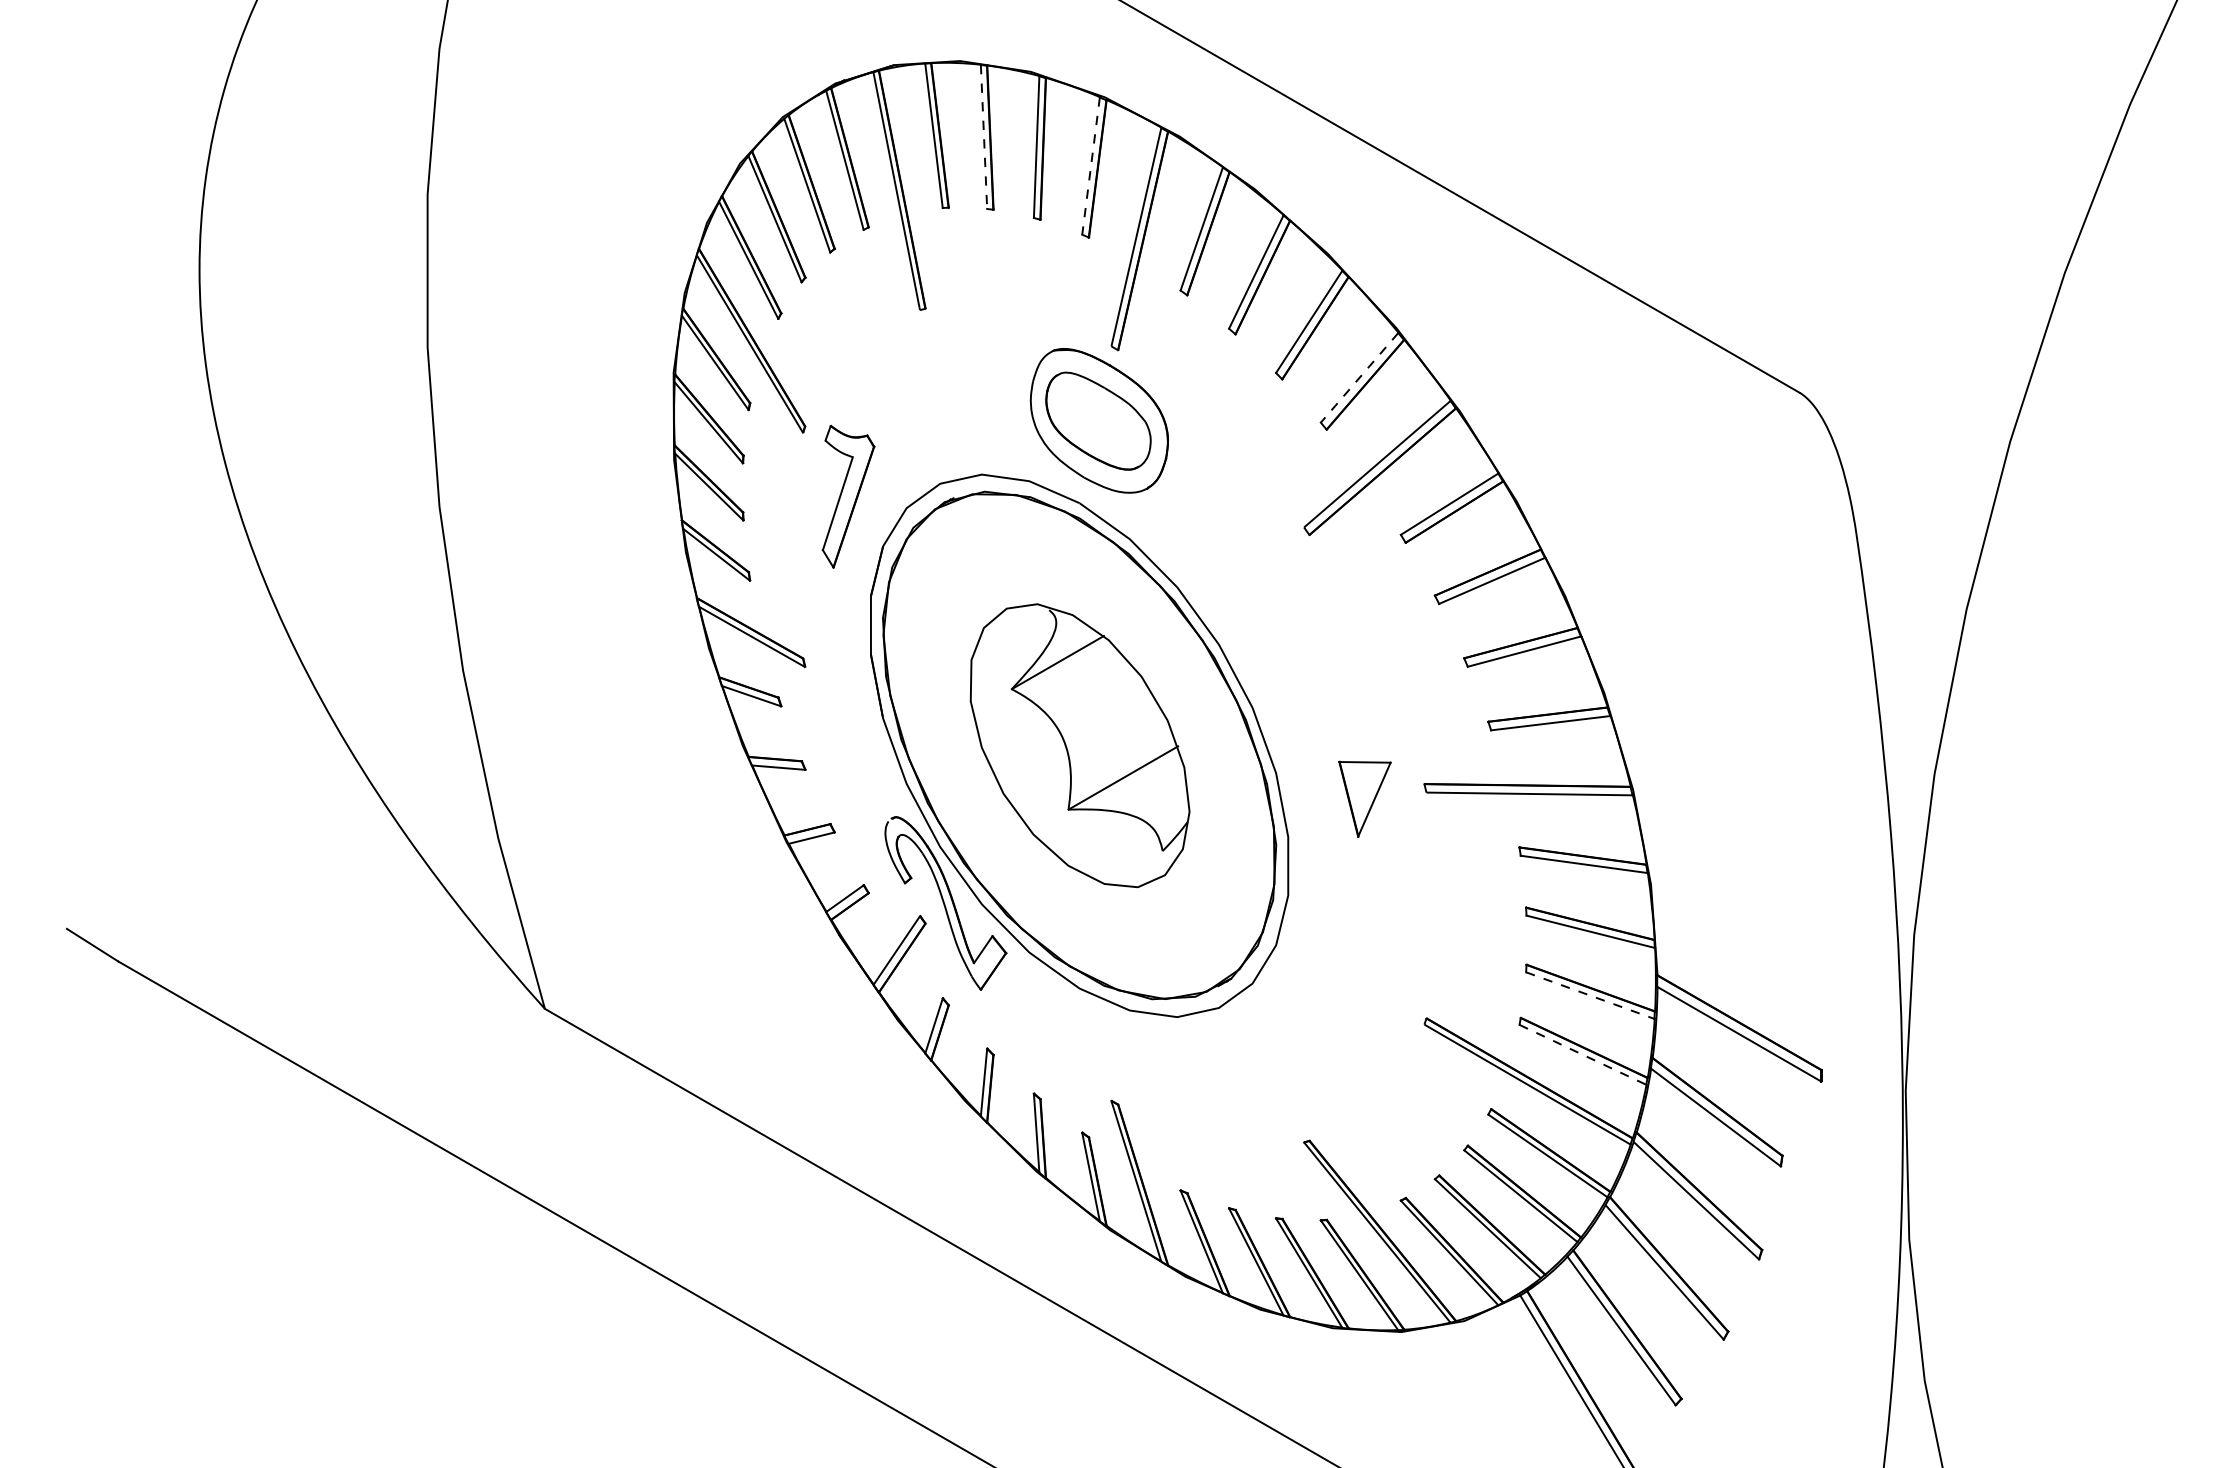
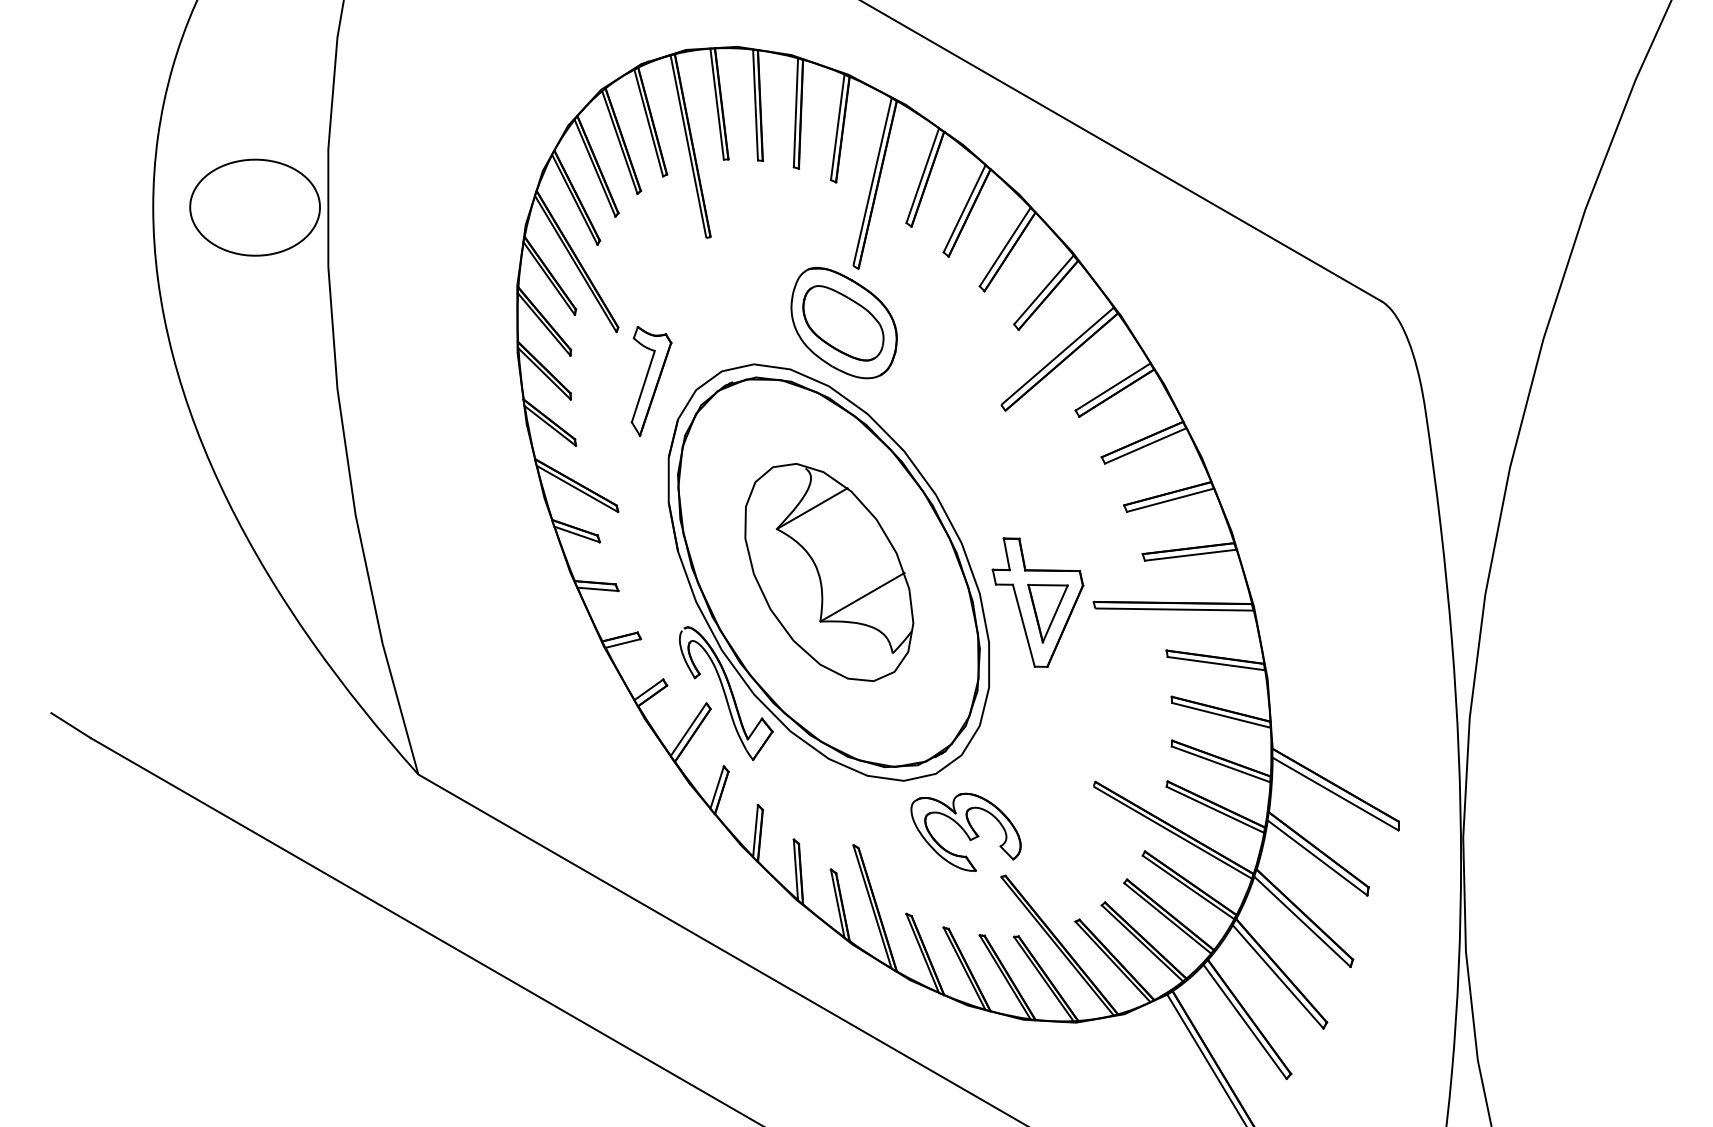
line: (984, 137) -> (755, 105), dashed -> solid
line: (1090, 166) -> (837, 127), dashed -> solid
part: (331, 270) -> (254, 207), added
line: (1359, 378) -> (1043, 290), dashed -> solid
part: (1351, 784) -> (1037, 602), added
line: (1590, 995) -> (1221, 764), dashed -> solid
line: (1583, 1055) -> (1215, 810), dashed -> solid
part: (1258, 1084) -> (966, 832), added

